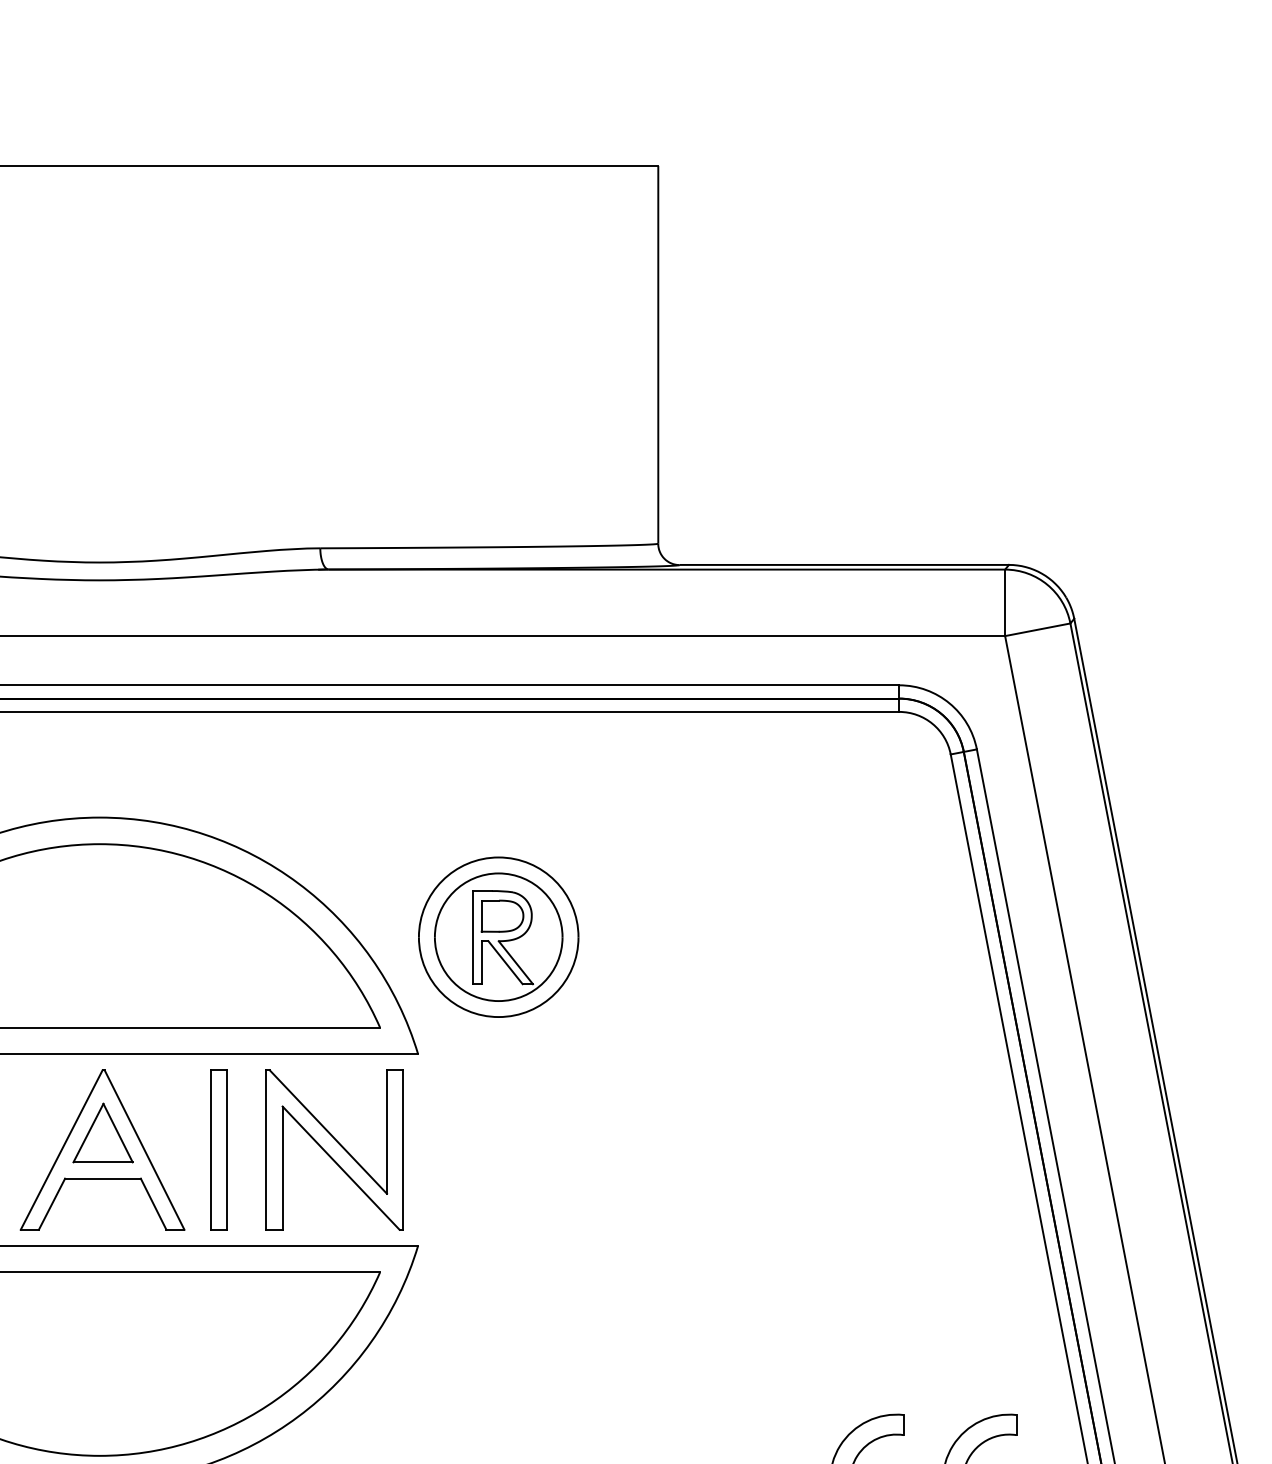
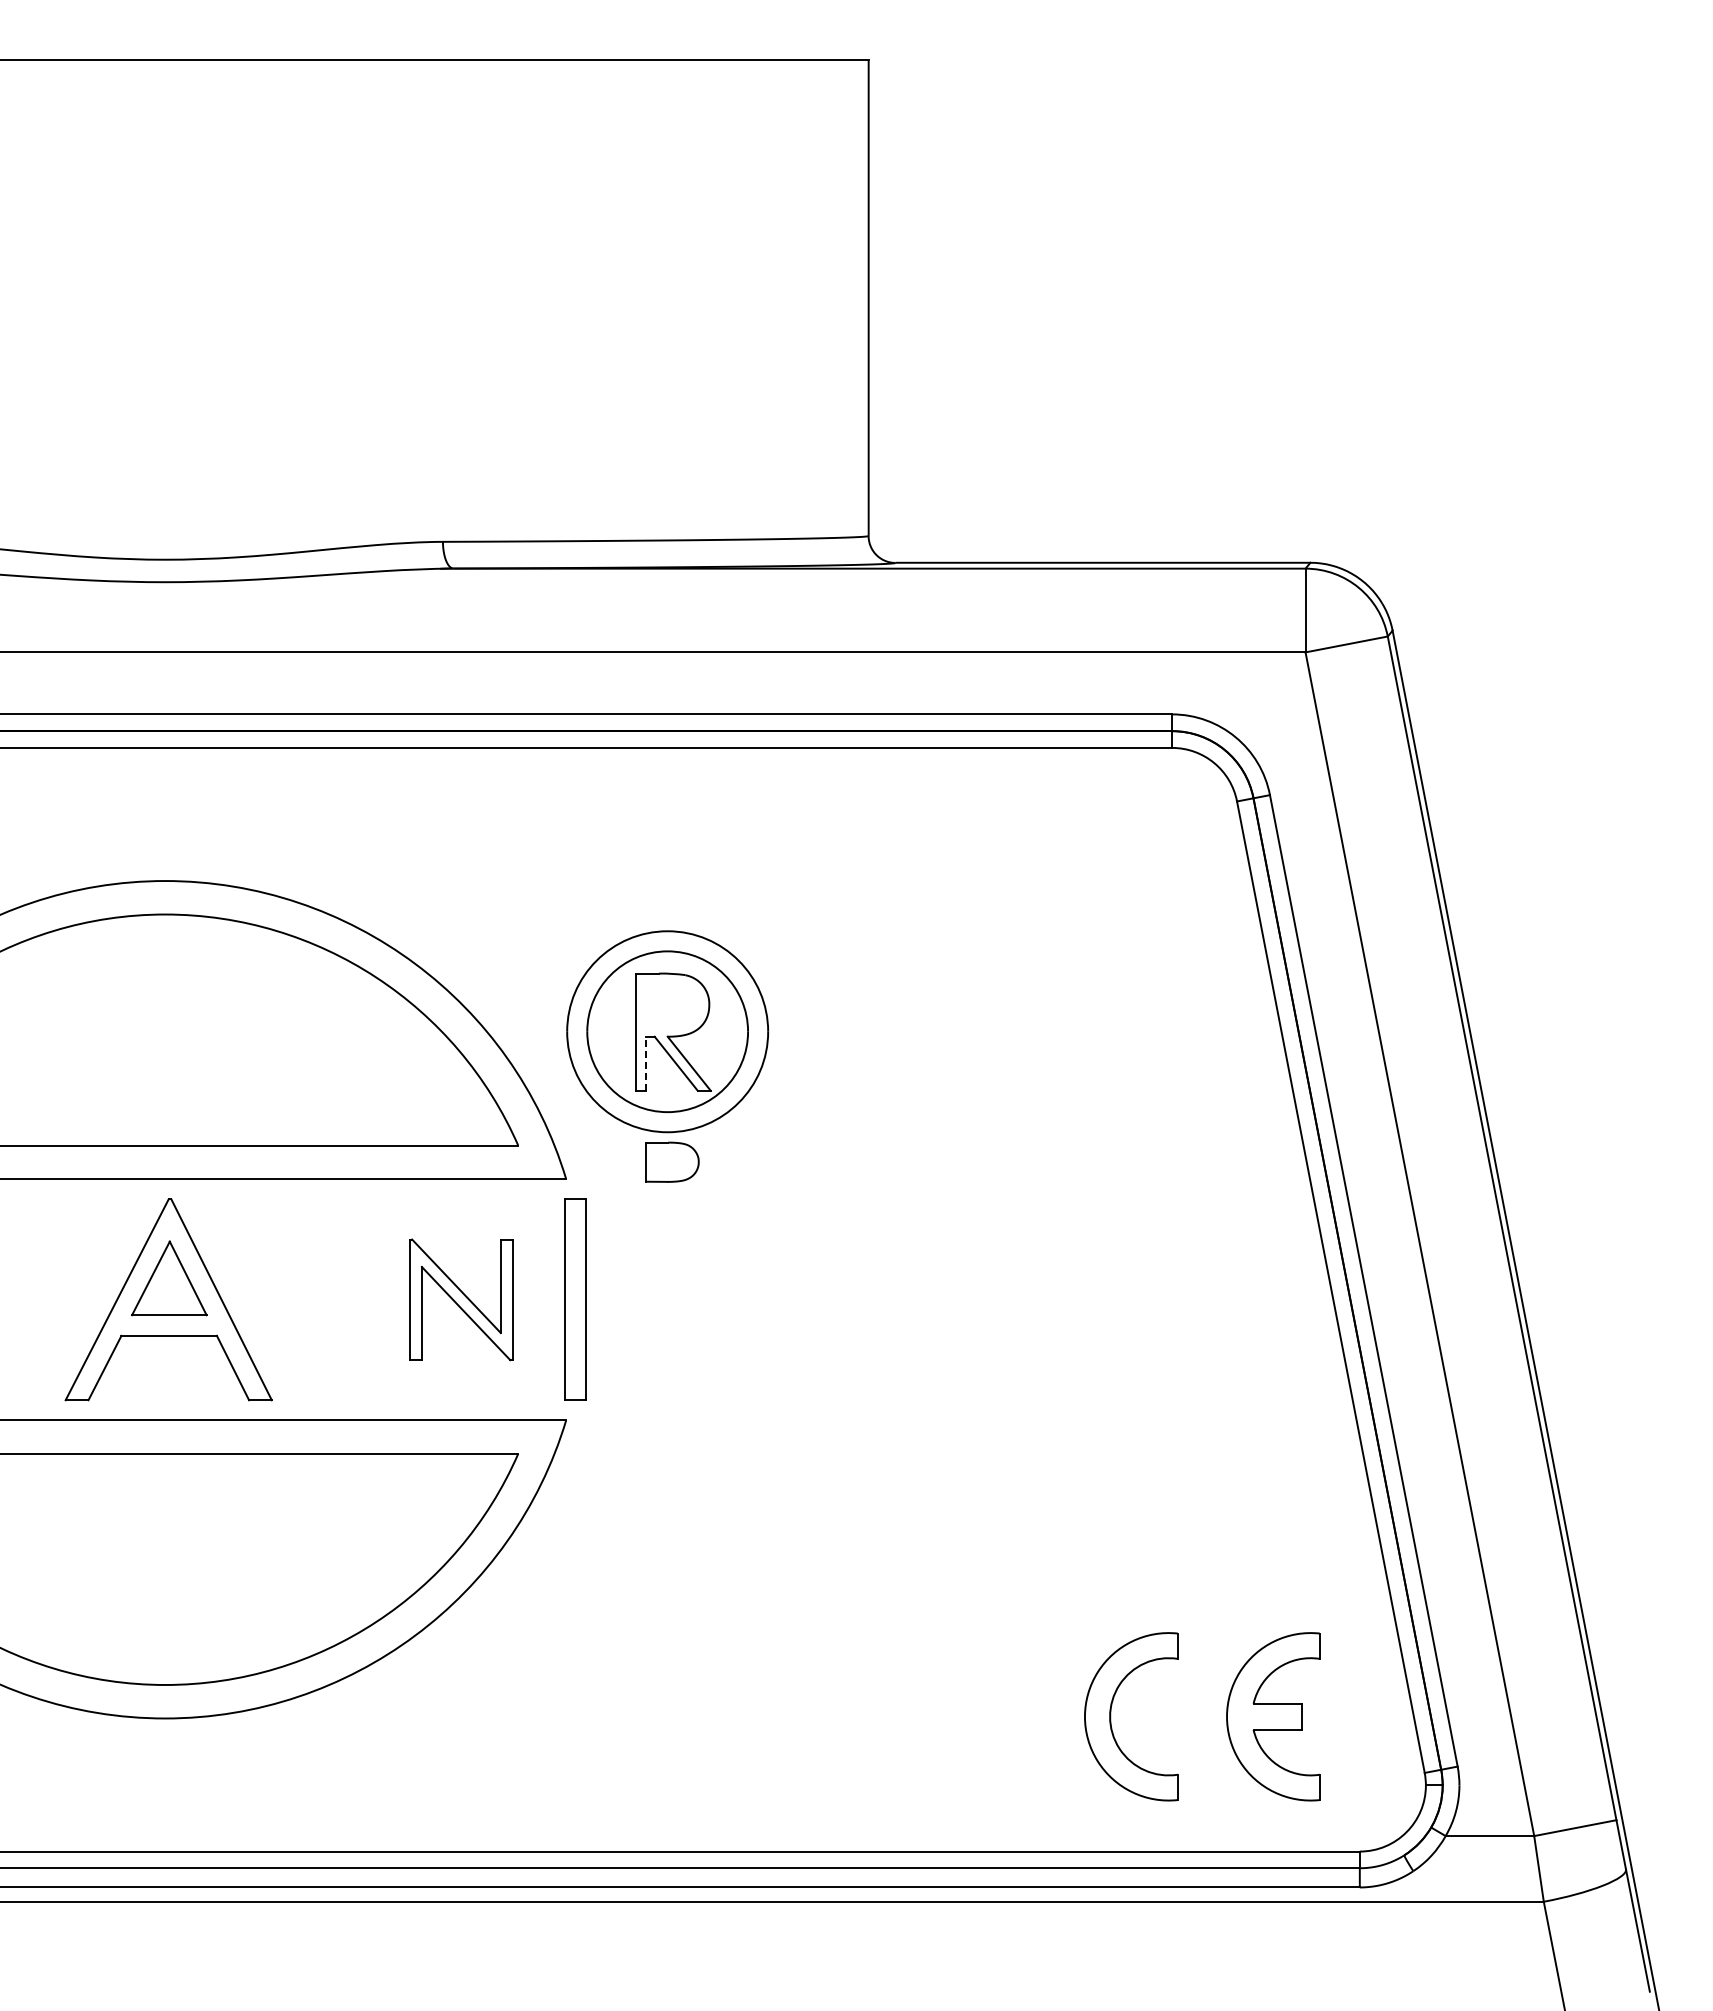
part: (502, 915) -> (672, 1161), moved
line: (481, 962) -> (646, 1063), solid -> dashed
part: (219, 1149) -> (575, 1299), moved
part: (335, 1149) -> (461, 1299), size x0.6

